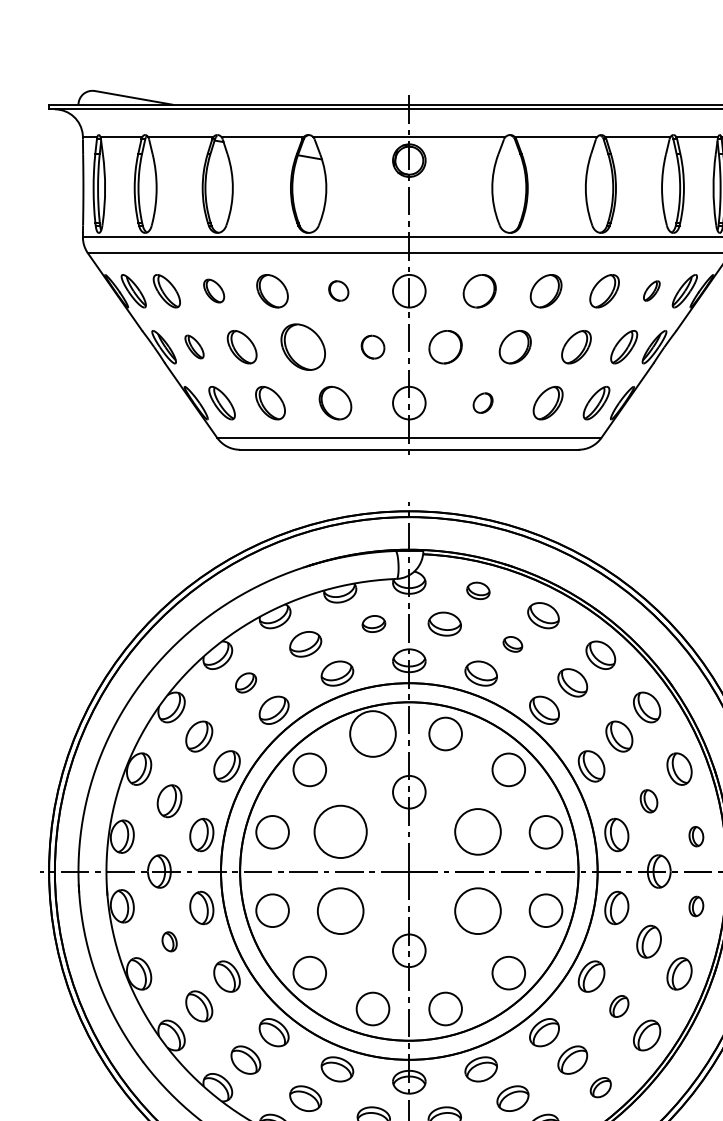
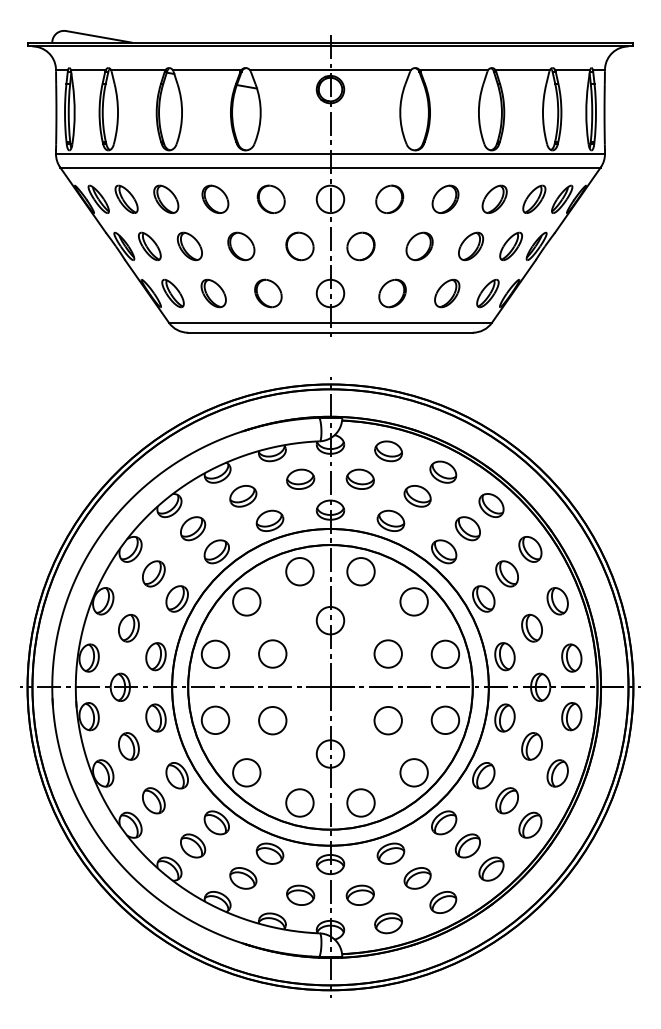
part: (214, 290) -> (166, 198), size x1.43
part: (337, 290) -> (270, 198), size x1.67
part: (651, 290) -> (534, 198), size x1.67
part: (194, 346) -> (149, 245), size x1.43
part: (303, 347) -> (241, 246), size x0.71
part: (372, 347) -> (299, 246), size x1.43
part: (483, 403) -> (392, 293), size x1.67
part: (478, 591) -> (388, 451), size x1.43
part: (373, 623) -> (300, 478), size x1.43
part: (512, 644) -> (417, 496), size x1.67
part: (246, 682) -> (193, 528), size x1.43
circle: (372, 733) -> (299, 571), size x0.71
part: (648, 801) -> (531, 628), size x1.43
circle: (340, 831) -> (272, 653), size x0.62
circle: (477, 831) -> (387, 653), size x0.71
part: (695, 836) -> (571, 657), size x1.67
part: (695, 906) -> (571, 716), size x1.67
circle: (340, 910) -> (272, 720), size x0.71
circle: (477, 910) -> (387, 720), size x0.71
part: (169, 941) -> (128, 746), size x1.67
part: (618, 1006) -> (506, 800), size x1.43
part: (600, 1086) -> (491, 868), size x1.43

